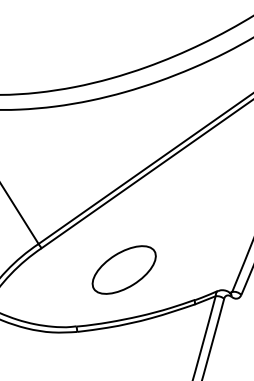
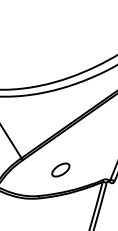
part: (123, 268) -> (60, 169), size x0.6

